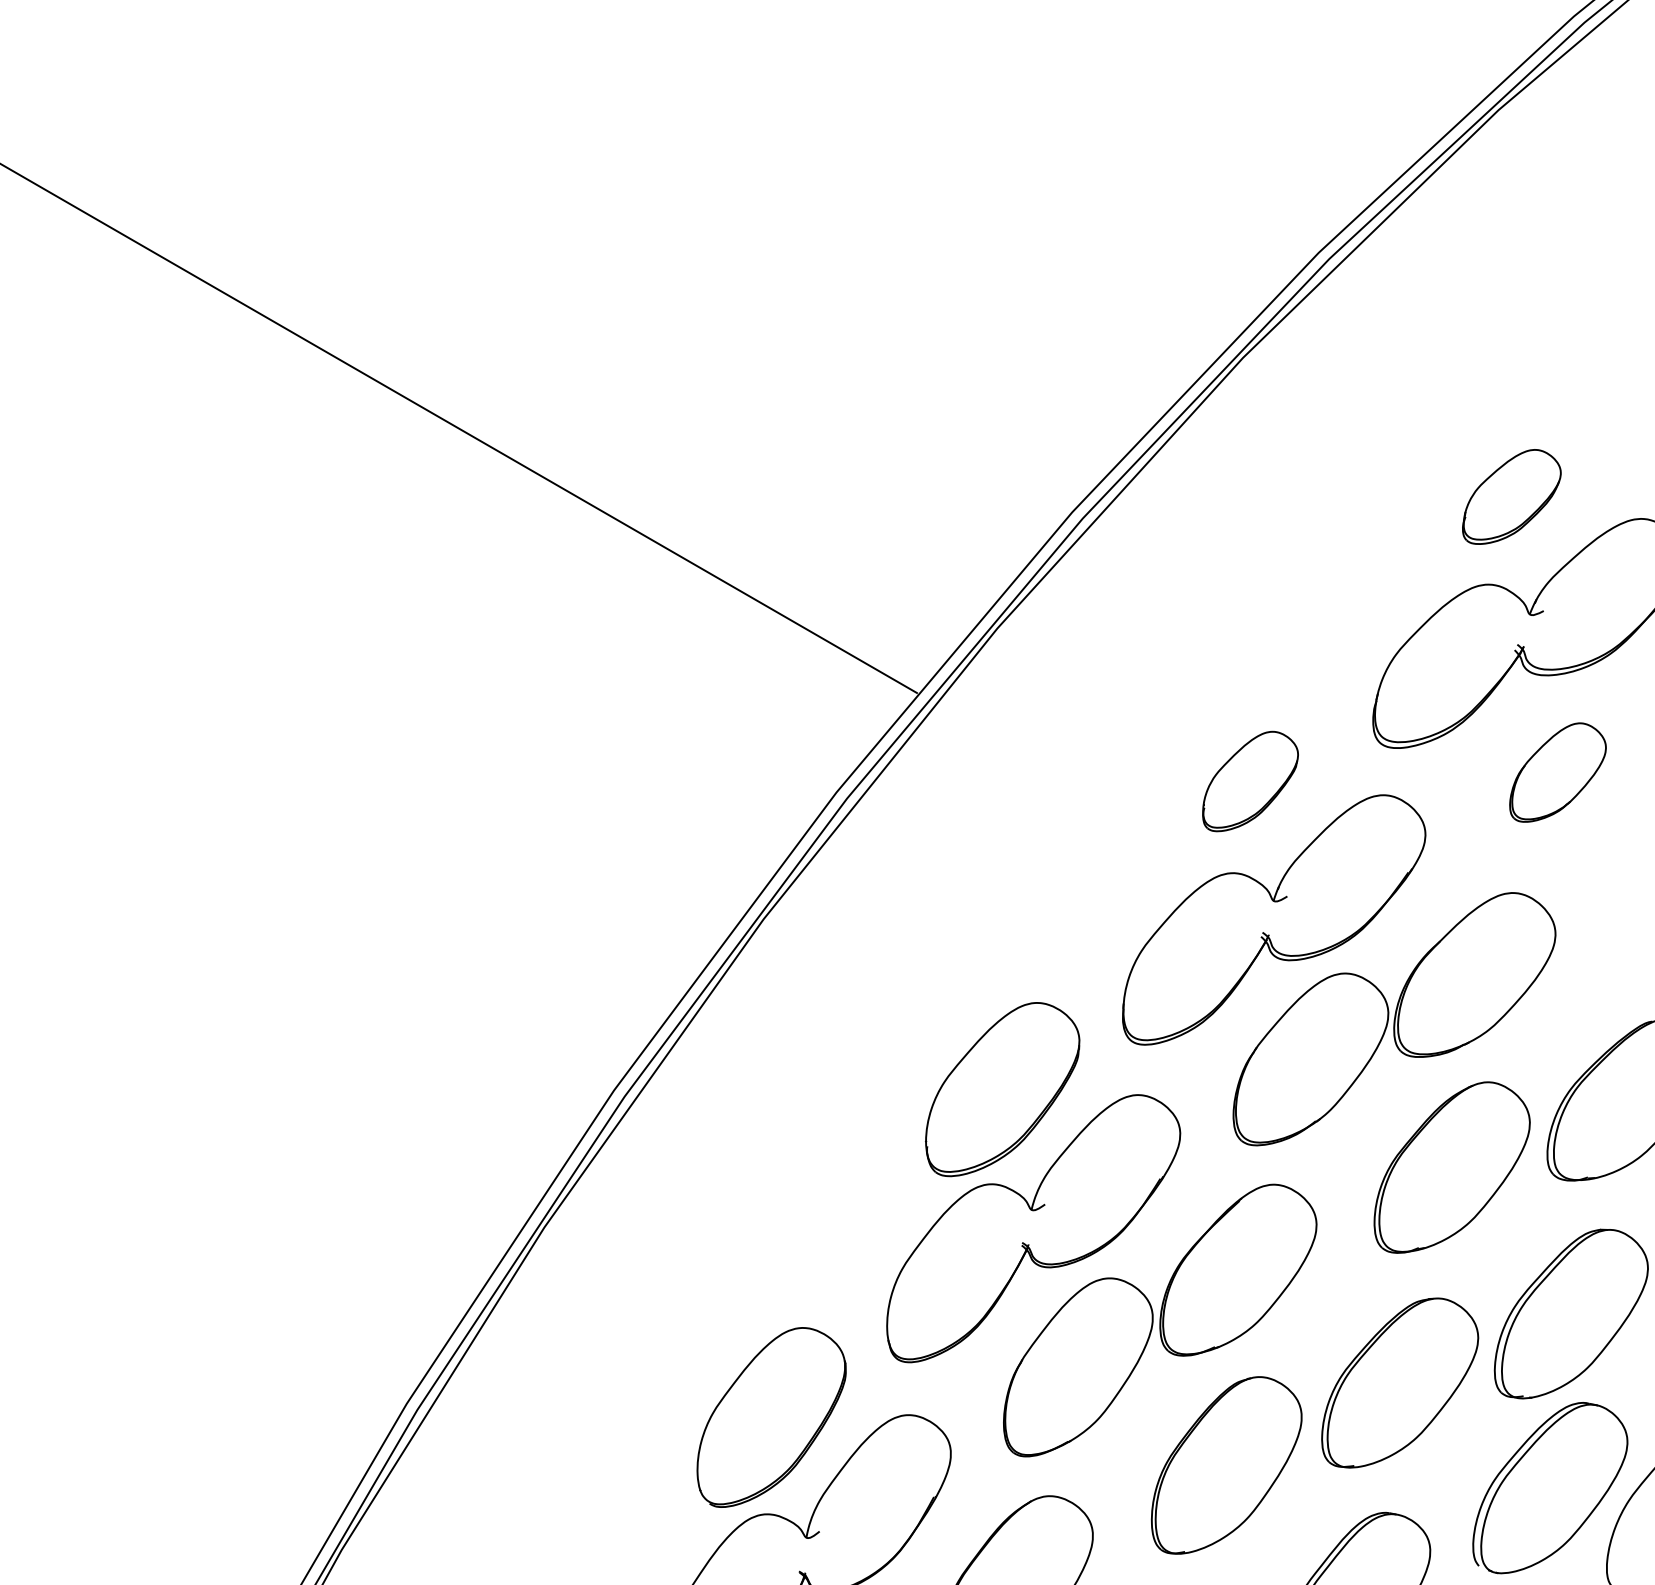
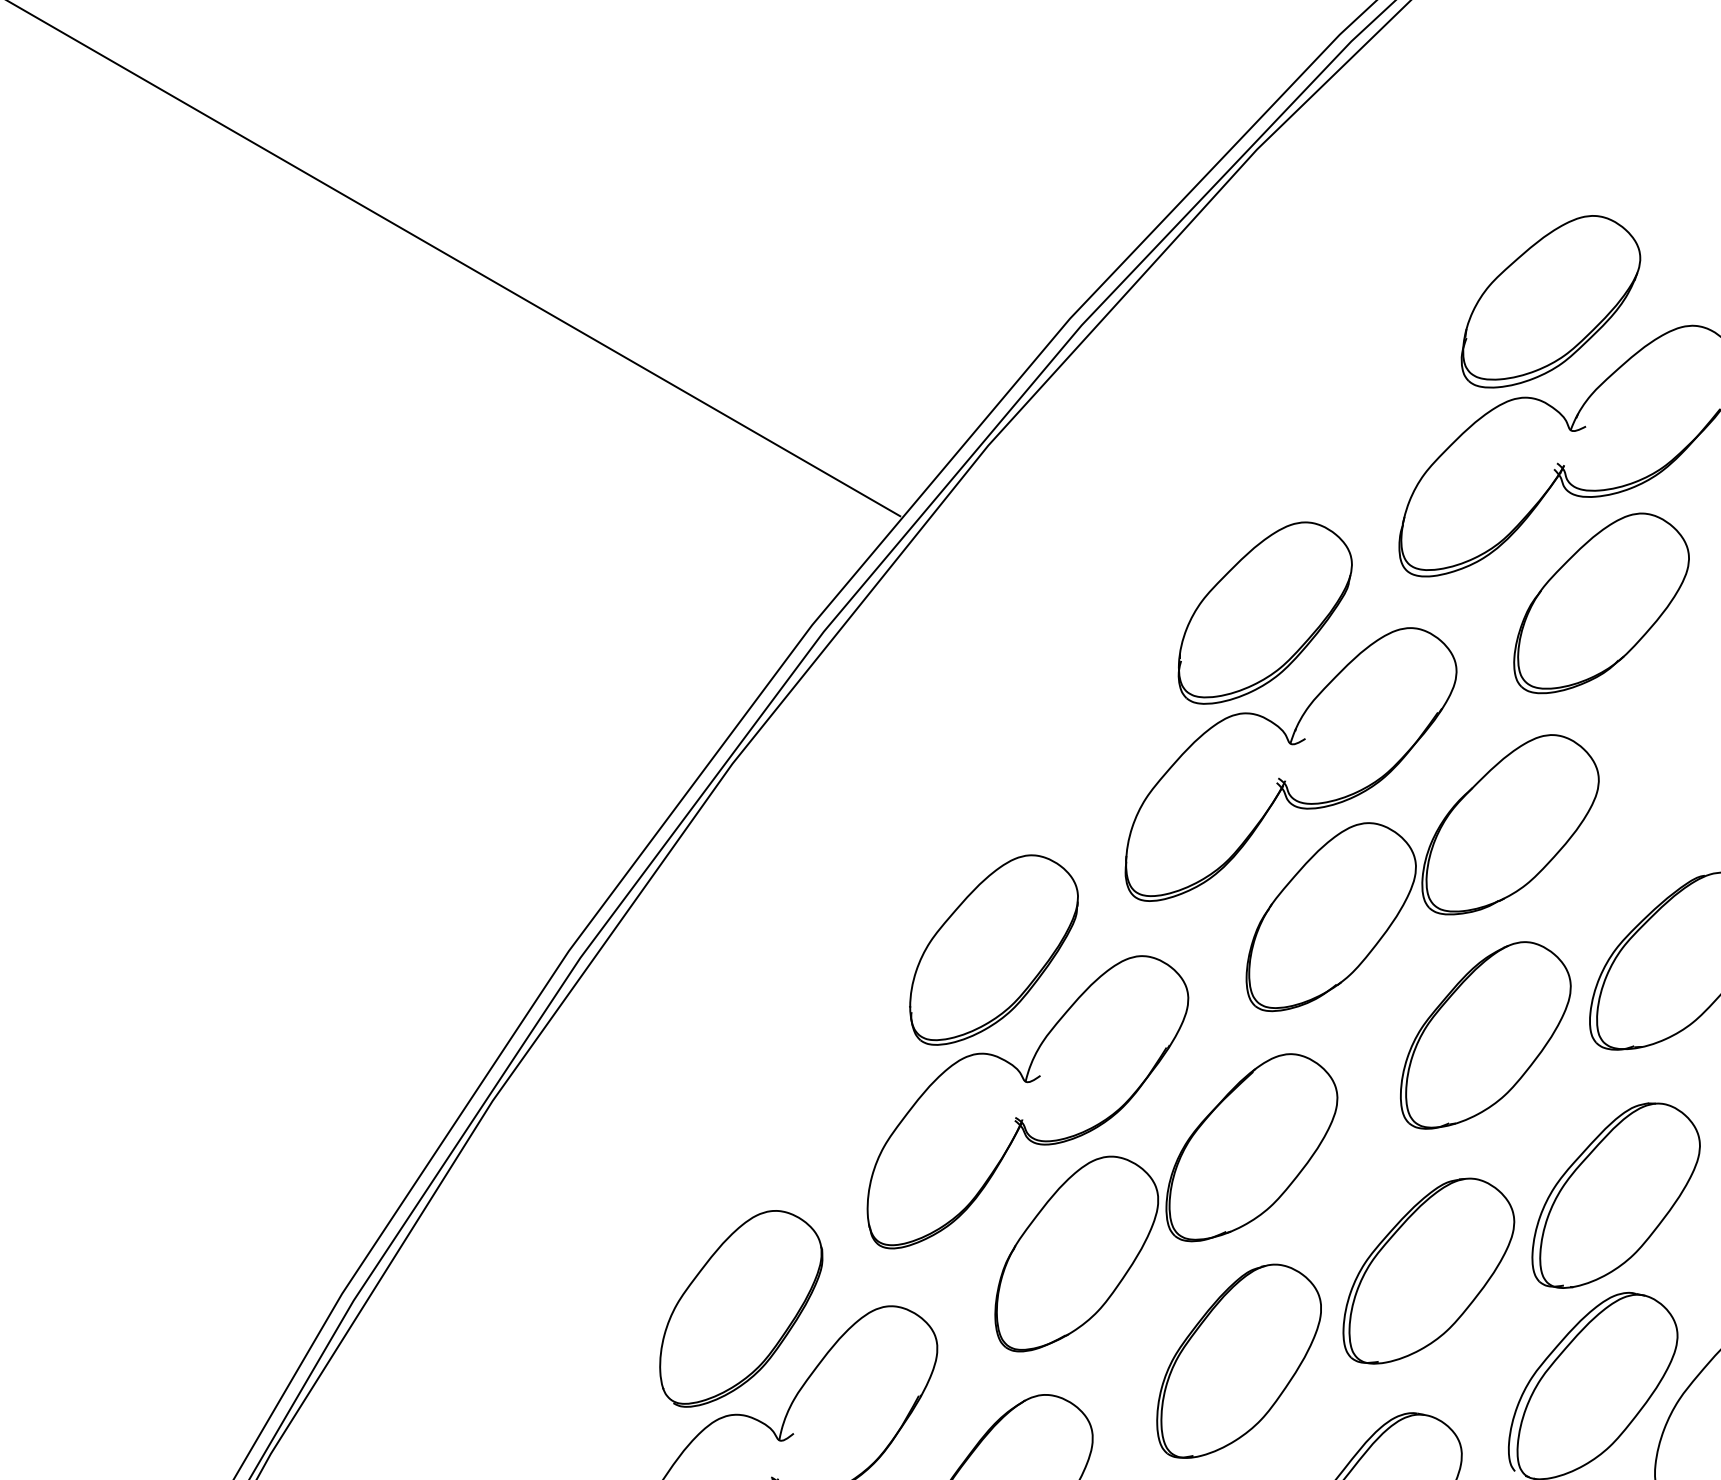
part: (1511, 496) -> (1550, 301), size x1.67
part: (1557, 772) -> (1600, 603), size x1.67
part: (1250, 781) -> (1265, 613), size x1.67

